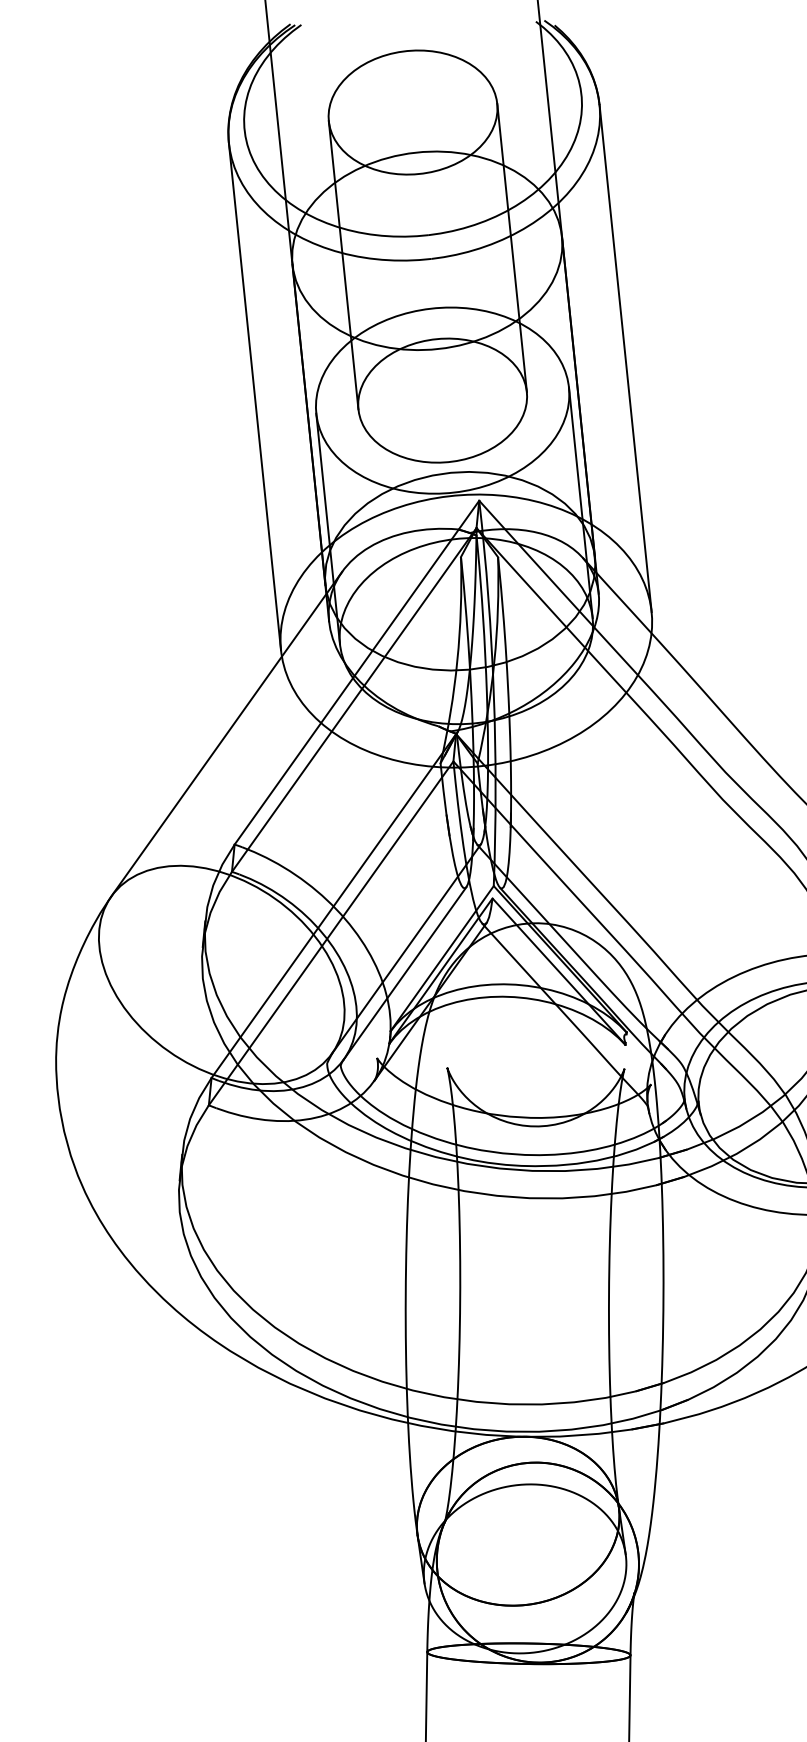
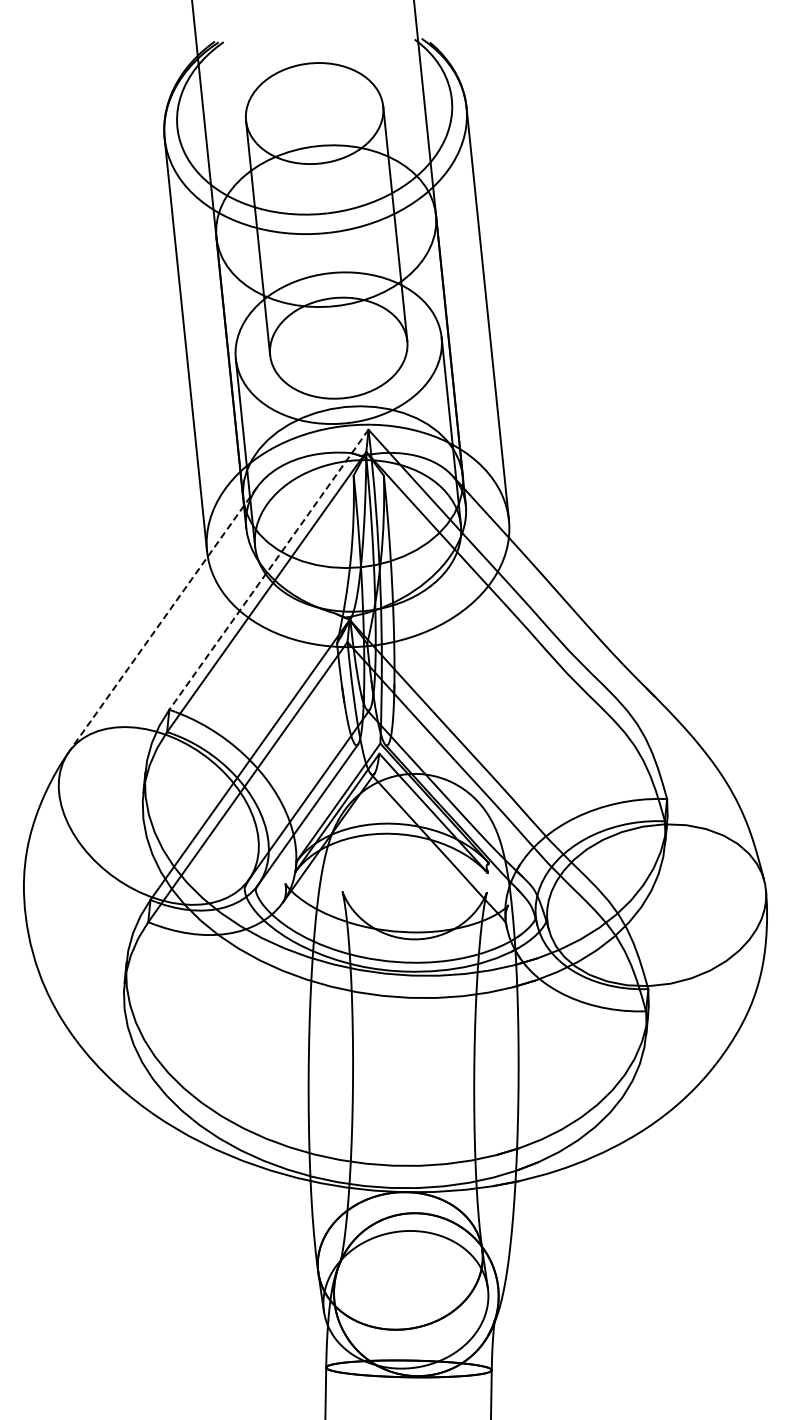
line: (356, 672) -> (268, 569), solid -> dashed
line: (226, 734) -> (162, 620), solid -> dashed

